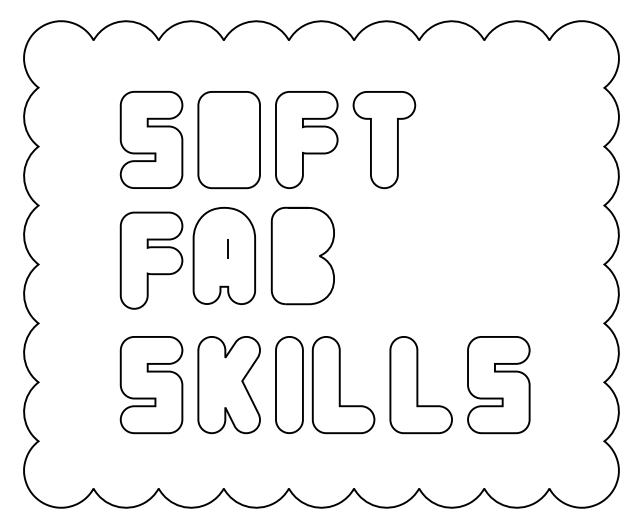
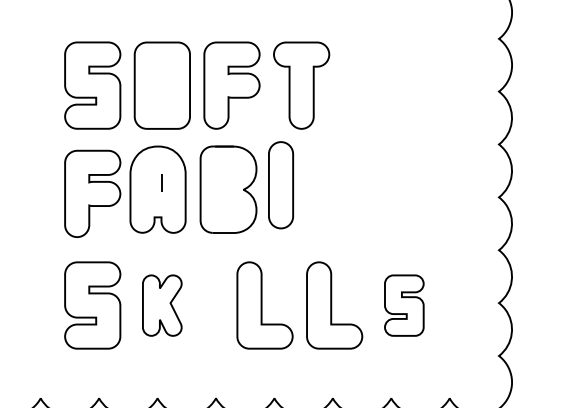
part: (289, 384) -> (281, 184), moved
part: (228, 385) -> (161, 305), size x0.7
part: (498, 385) -> (404, 305), size x0.7

